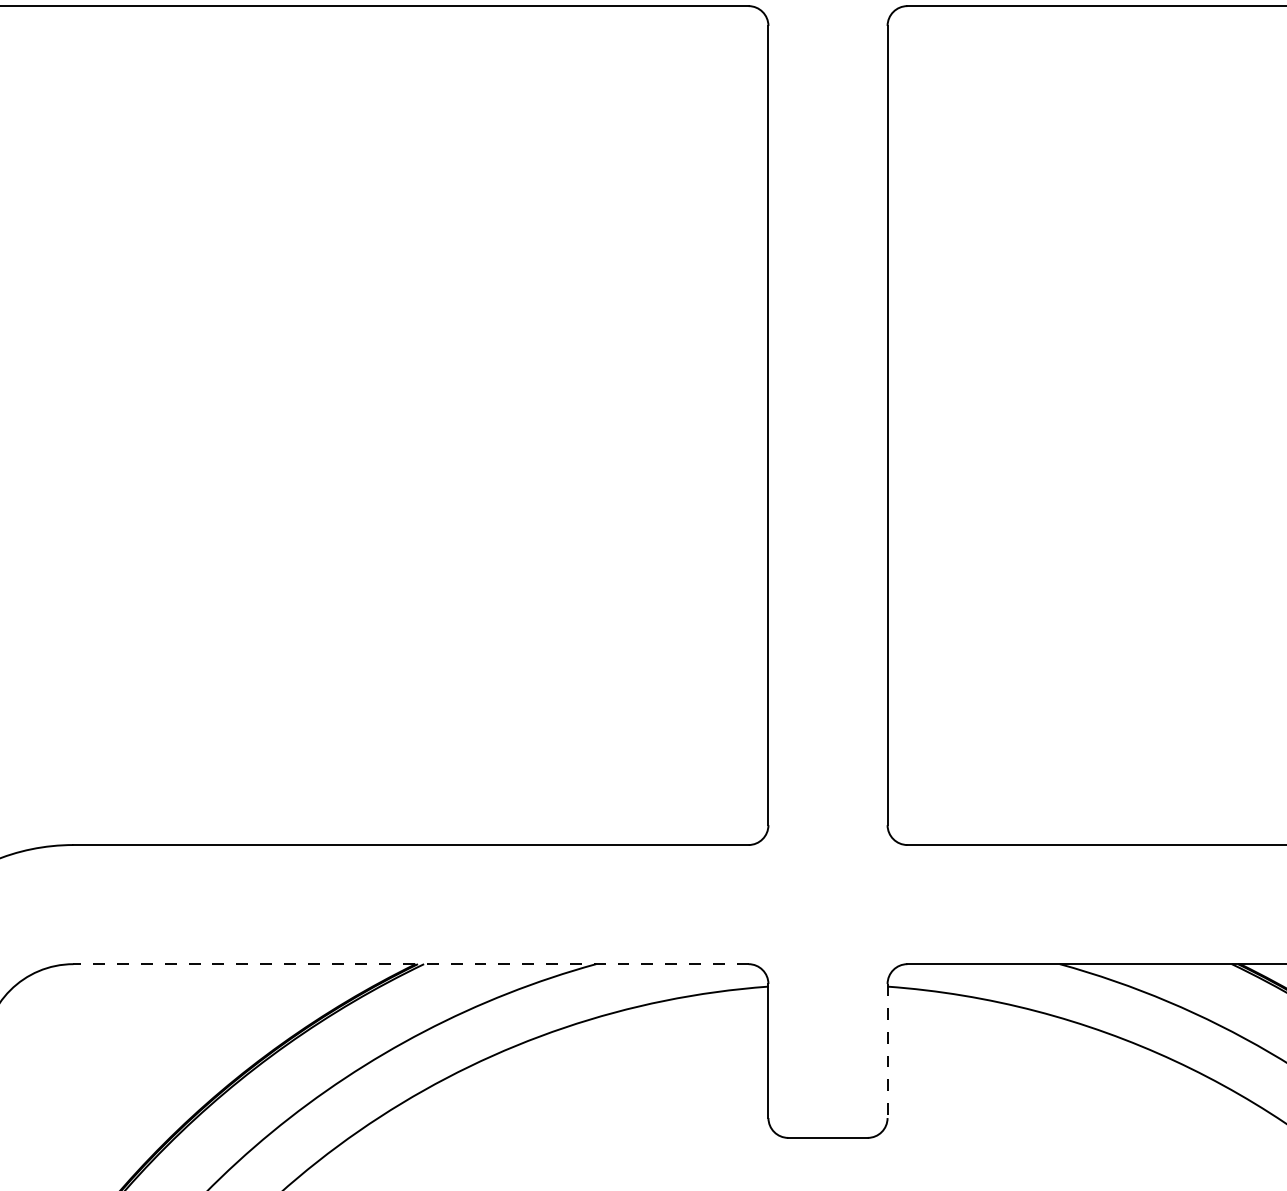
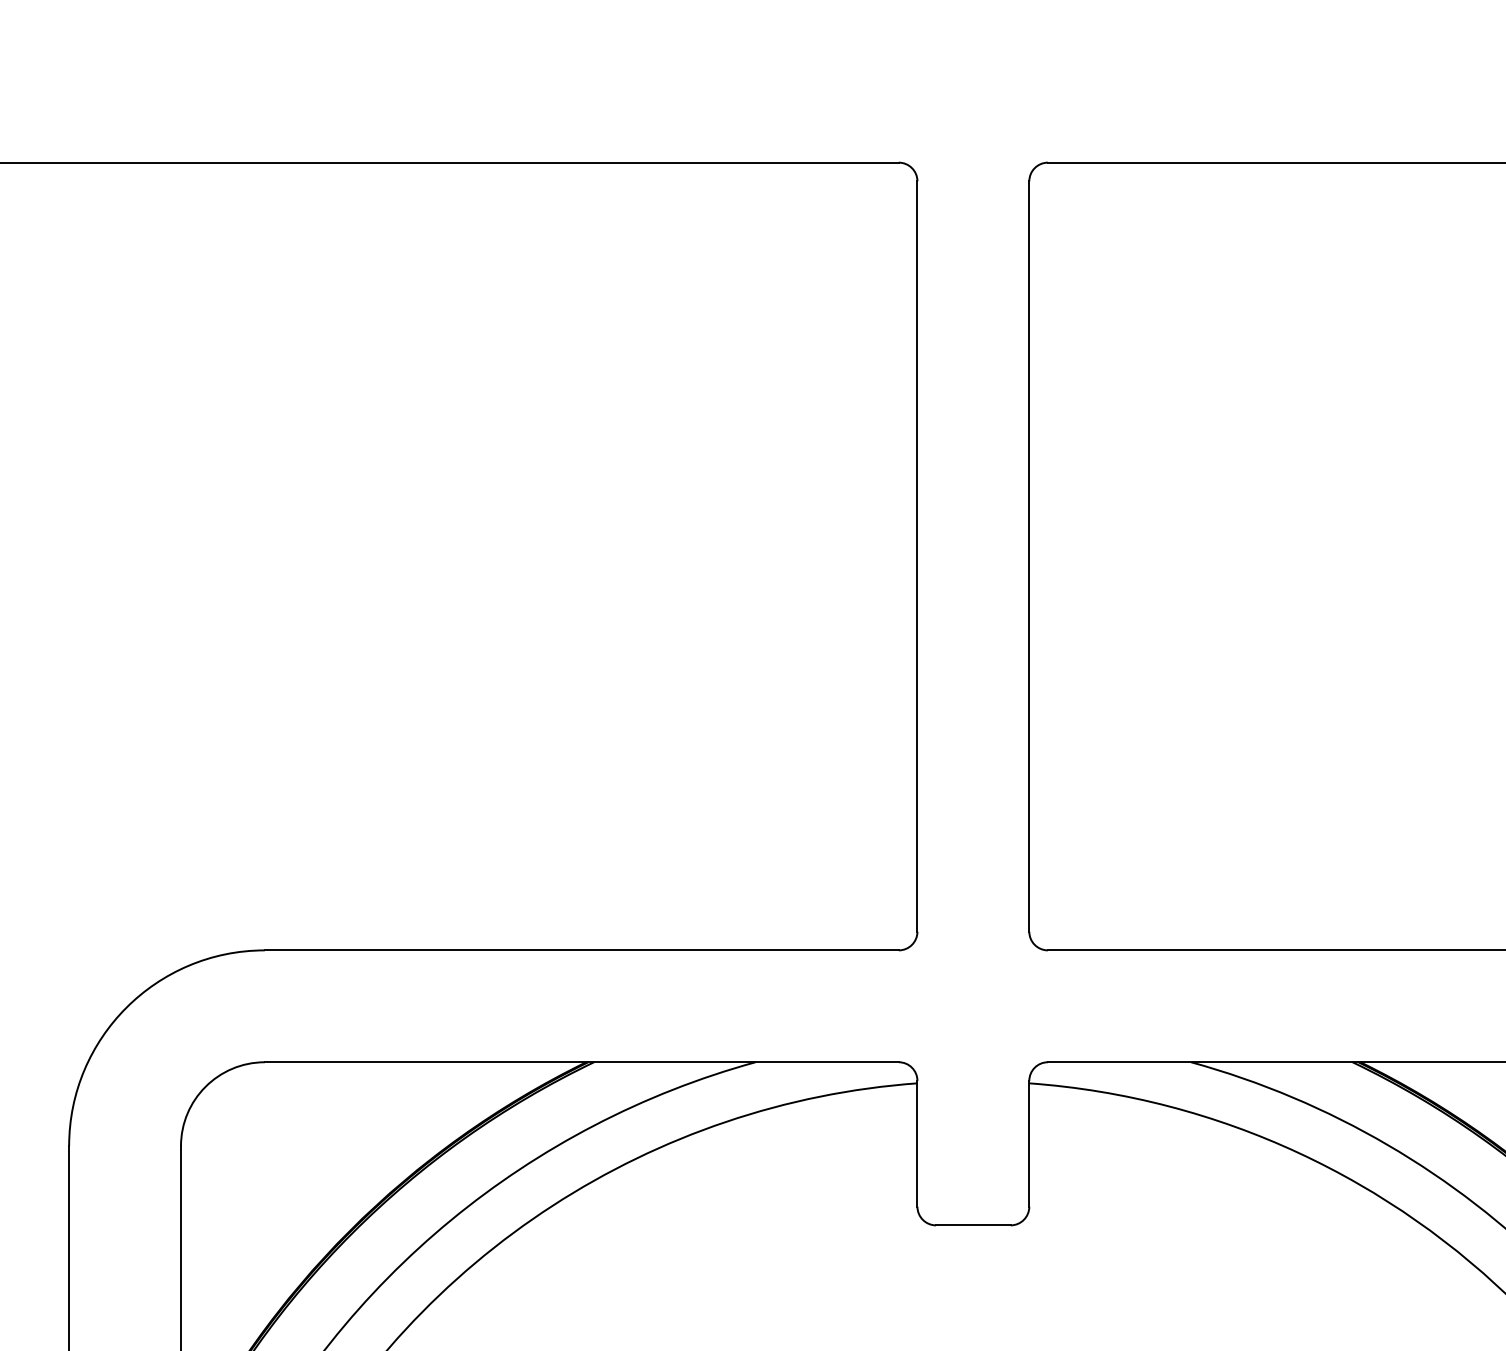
line: (410, 964) -> (581, 1062), dashed -> solid
line: (887, 1050) -> (1029, 1143), dashed -> solid

